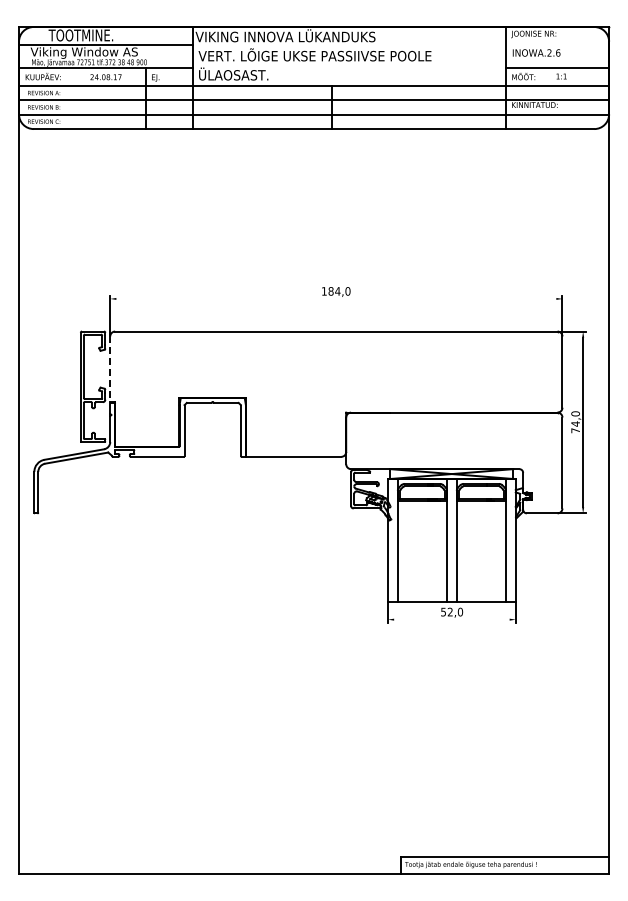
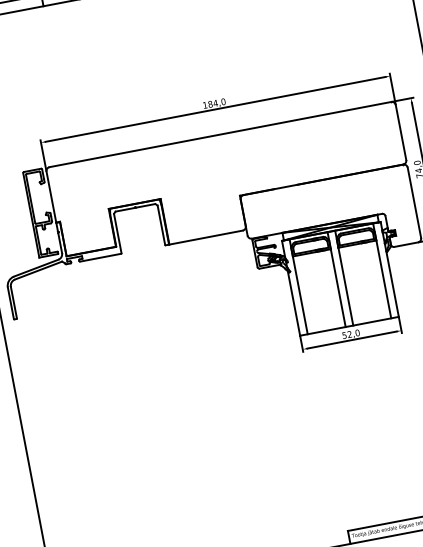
line: (336, 298) -> (215, 109), added
line: (110, 369) -> (51, 197), dashed -> solid
line: (451, 619) -> (351, 339), added

